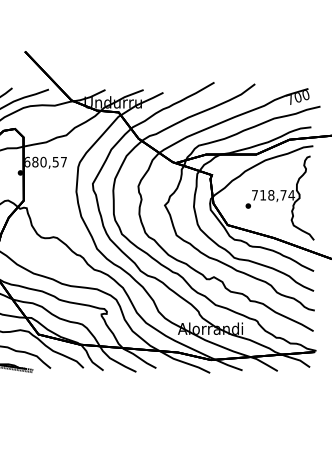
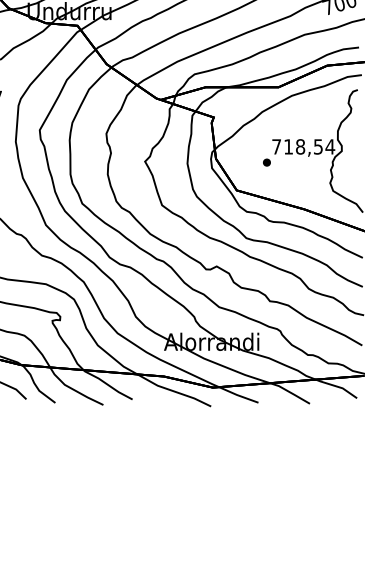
text: (283, 195) -> (318, 147), 718,74 -> 718,54

